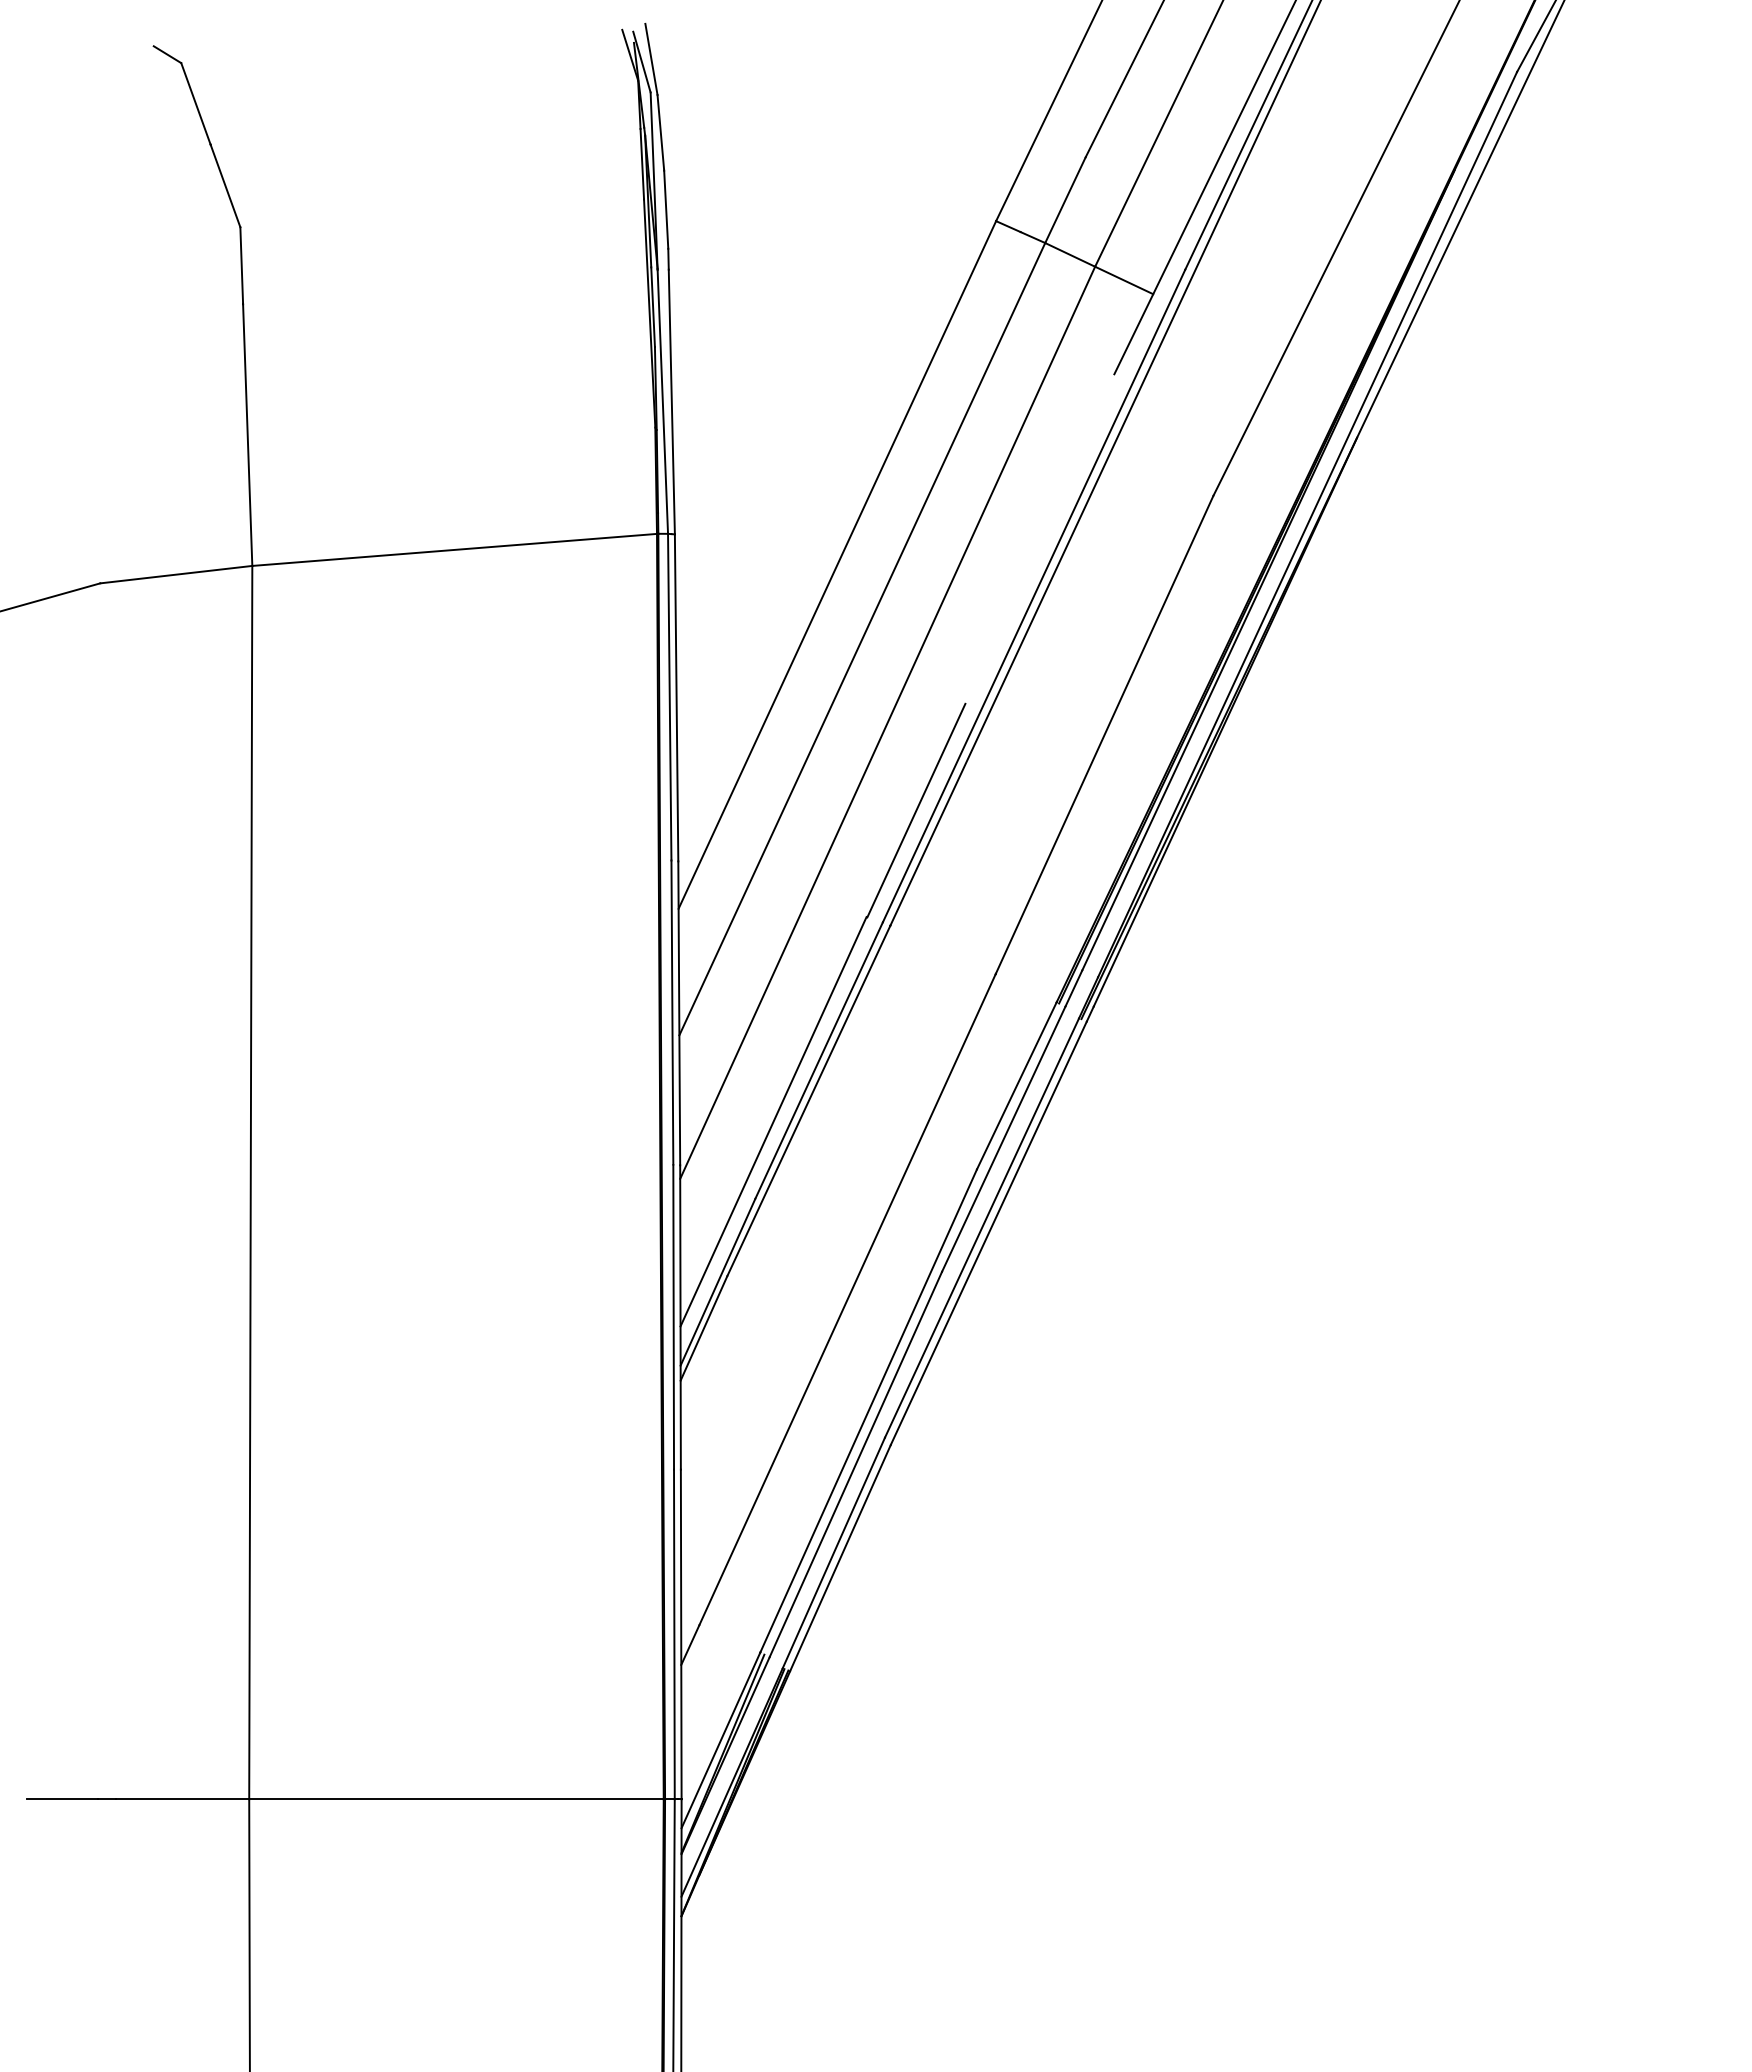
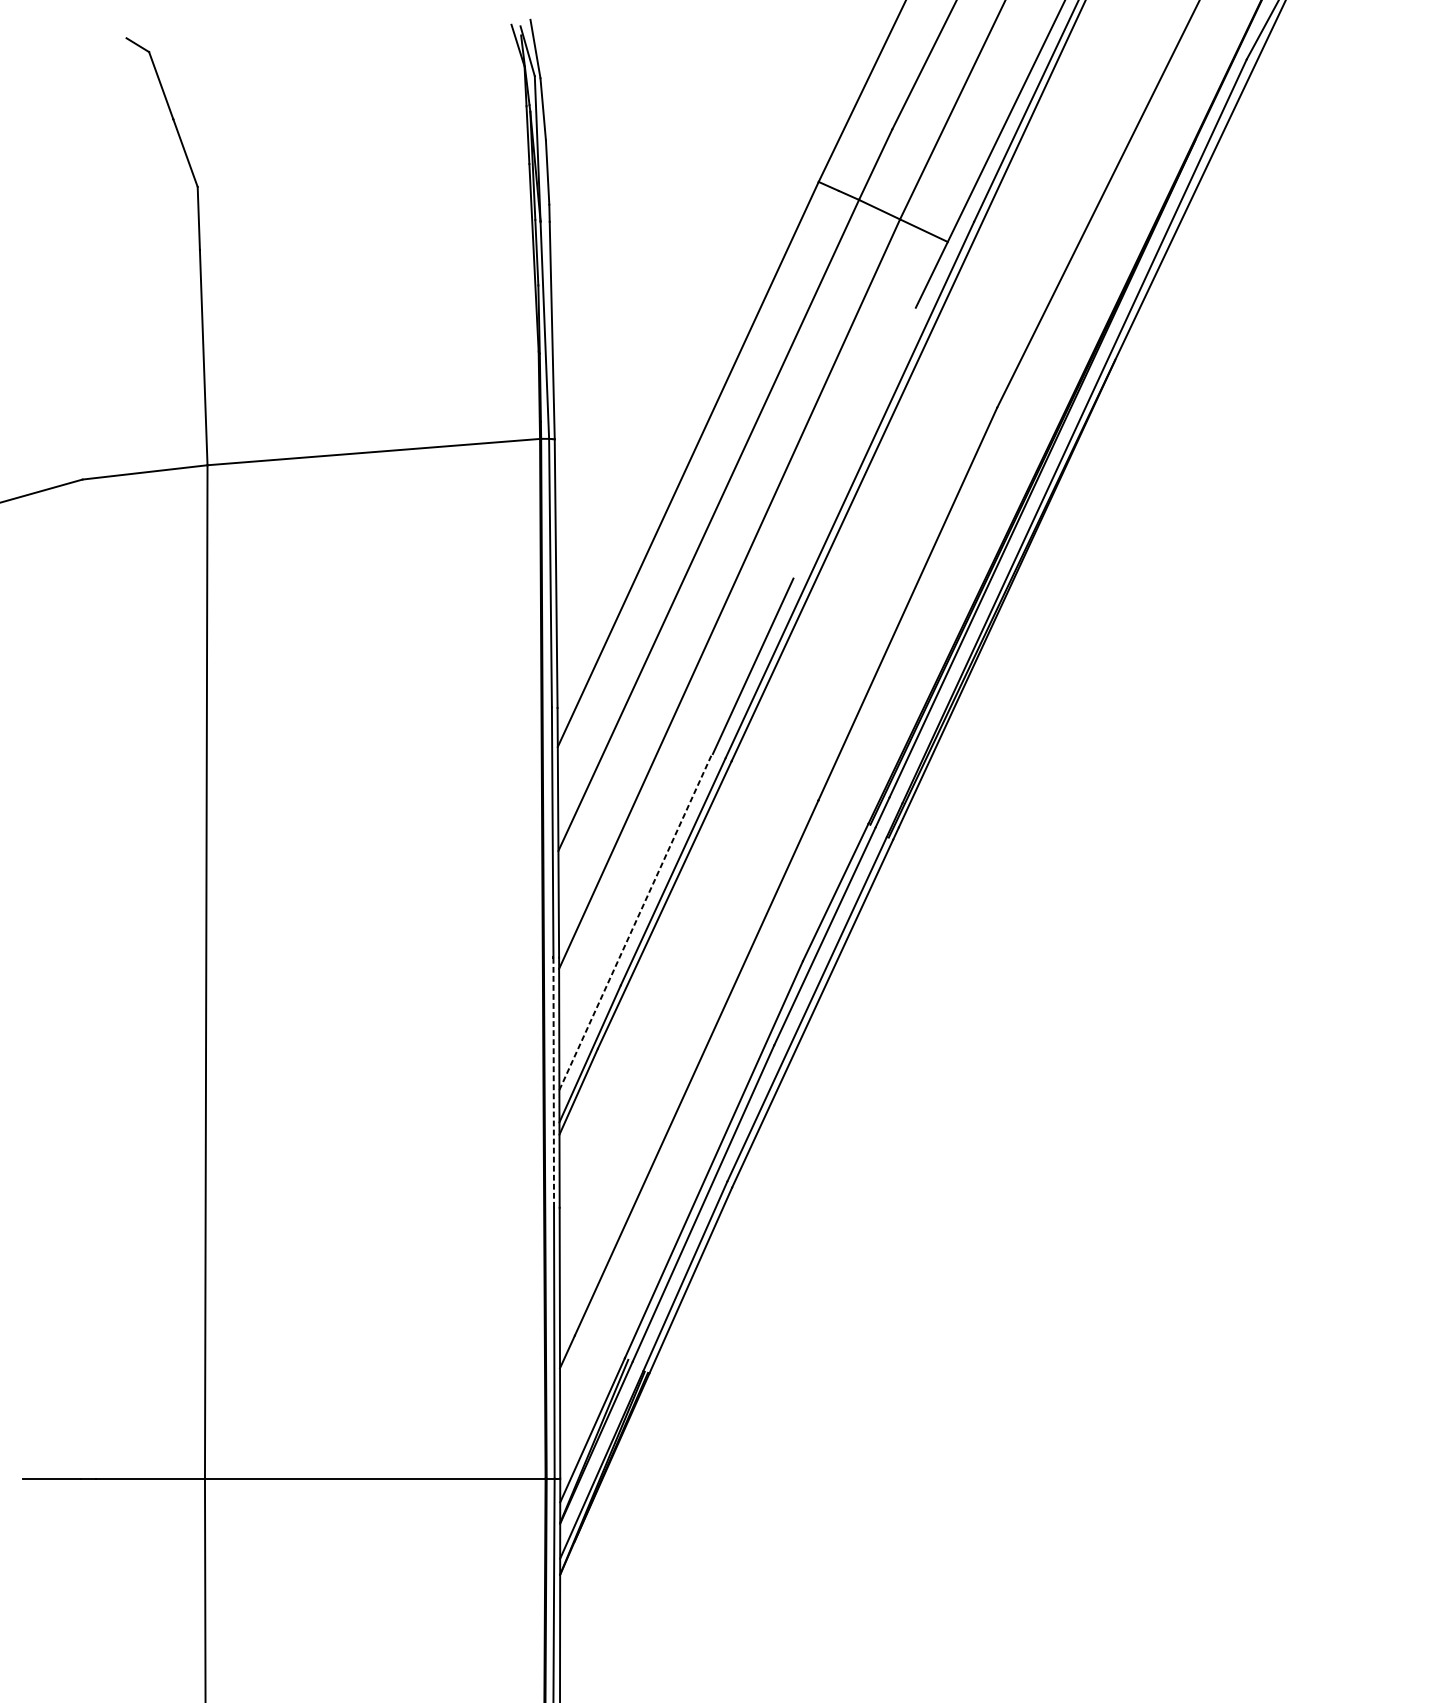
line: (773, 1121) -> (635, 921), solid -> dashed
line: (673, 1316) -> (553, 1081), solid -> dashed

